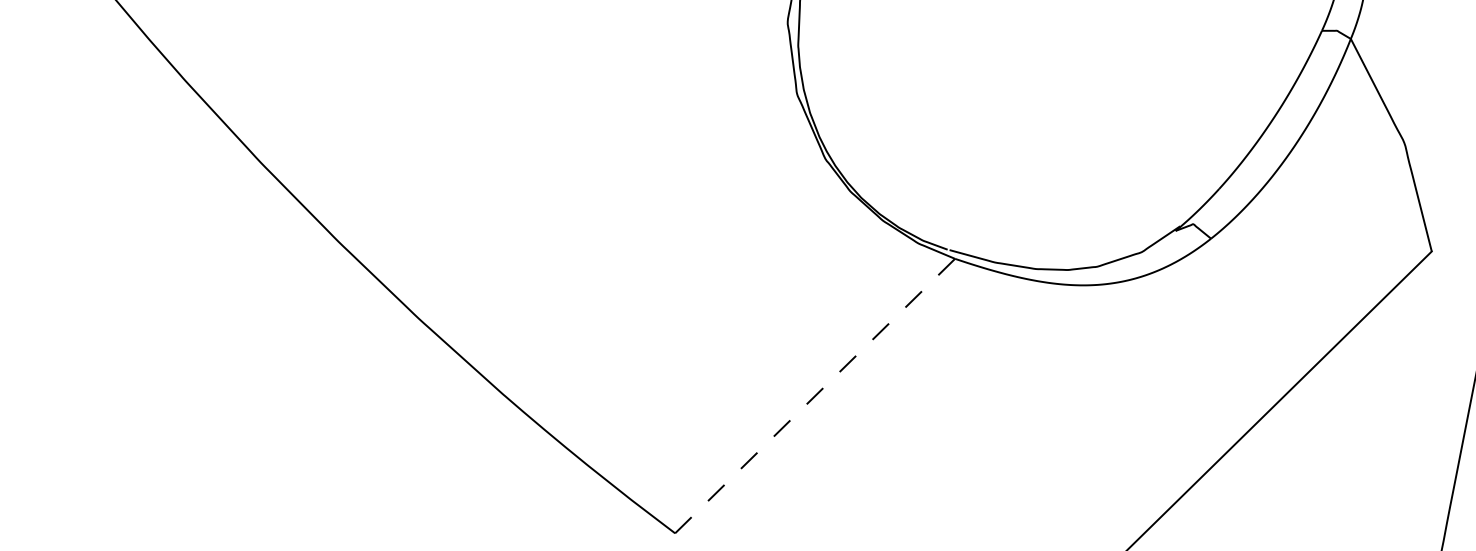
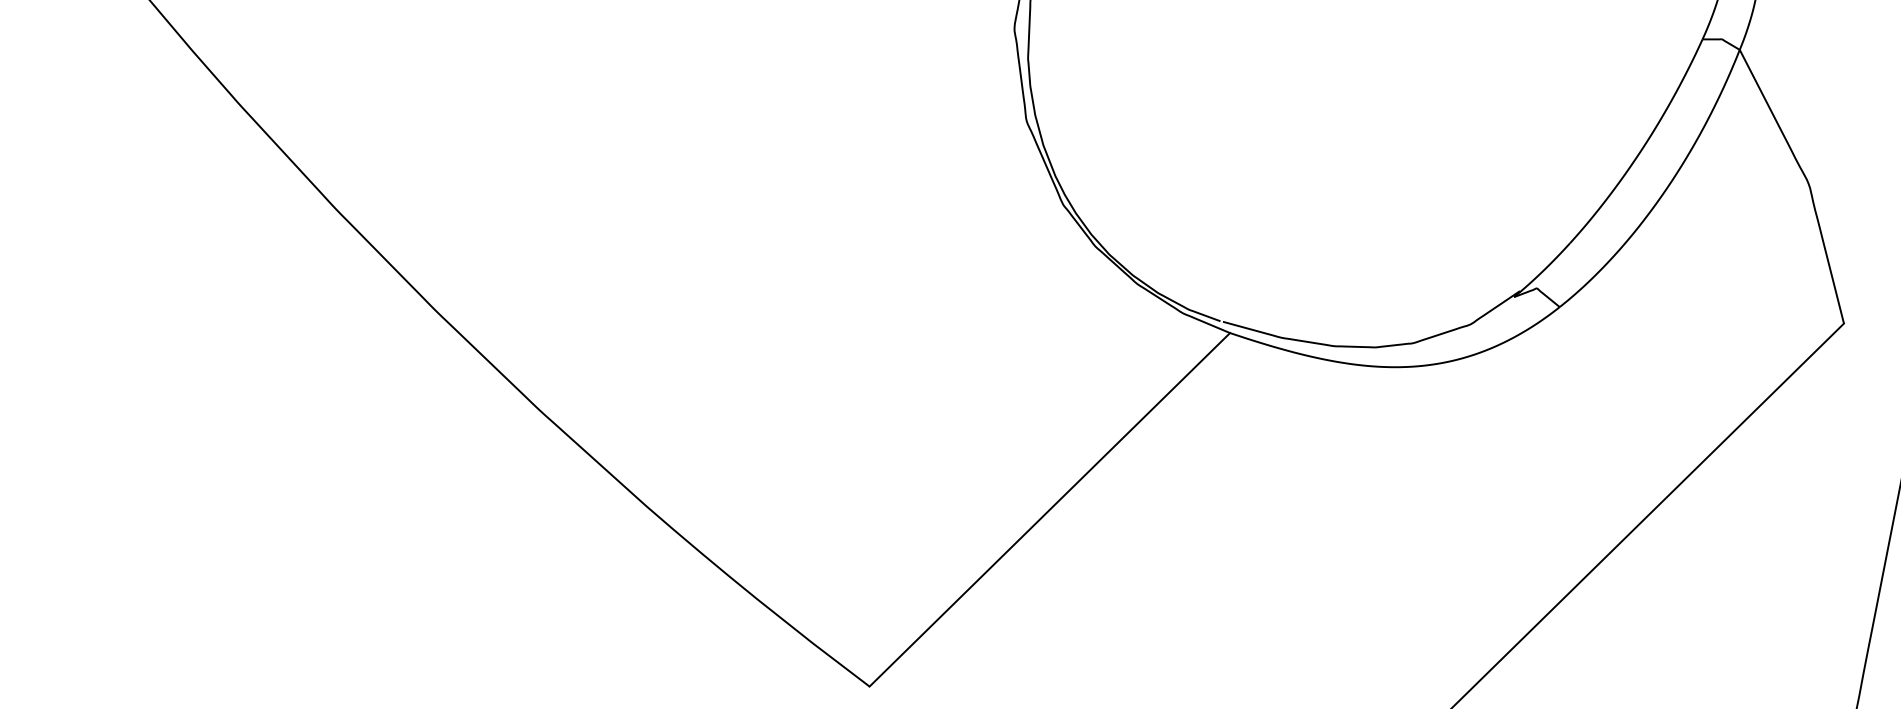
line: (815, 395) -> (1050, 509), dashed -> solid

